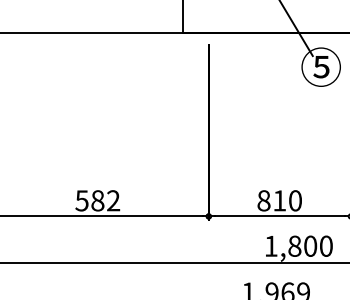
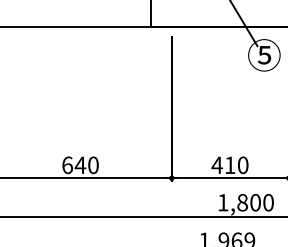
text: (97, 200) -> (80, 165), 582 -> 640
text: (263, 200) -> (216, 165), 810 -> 410

